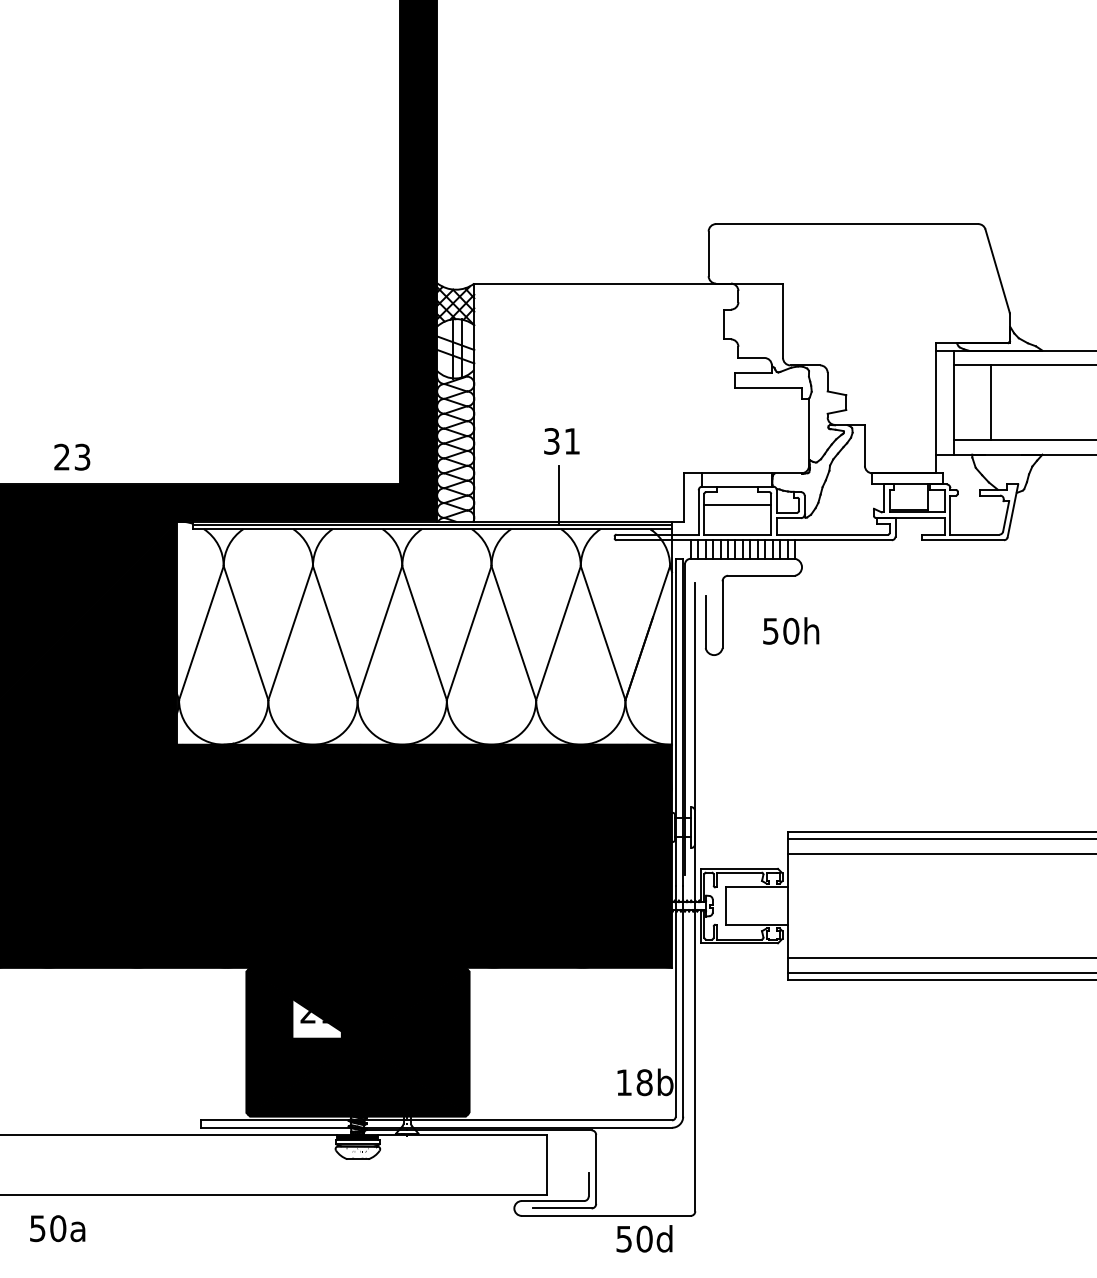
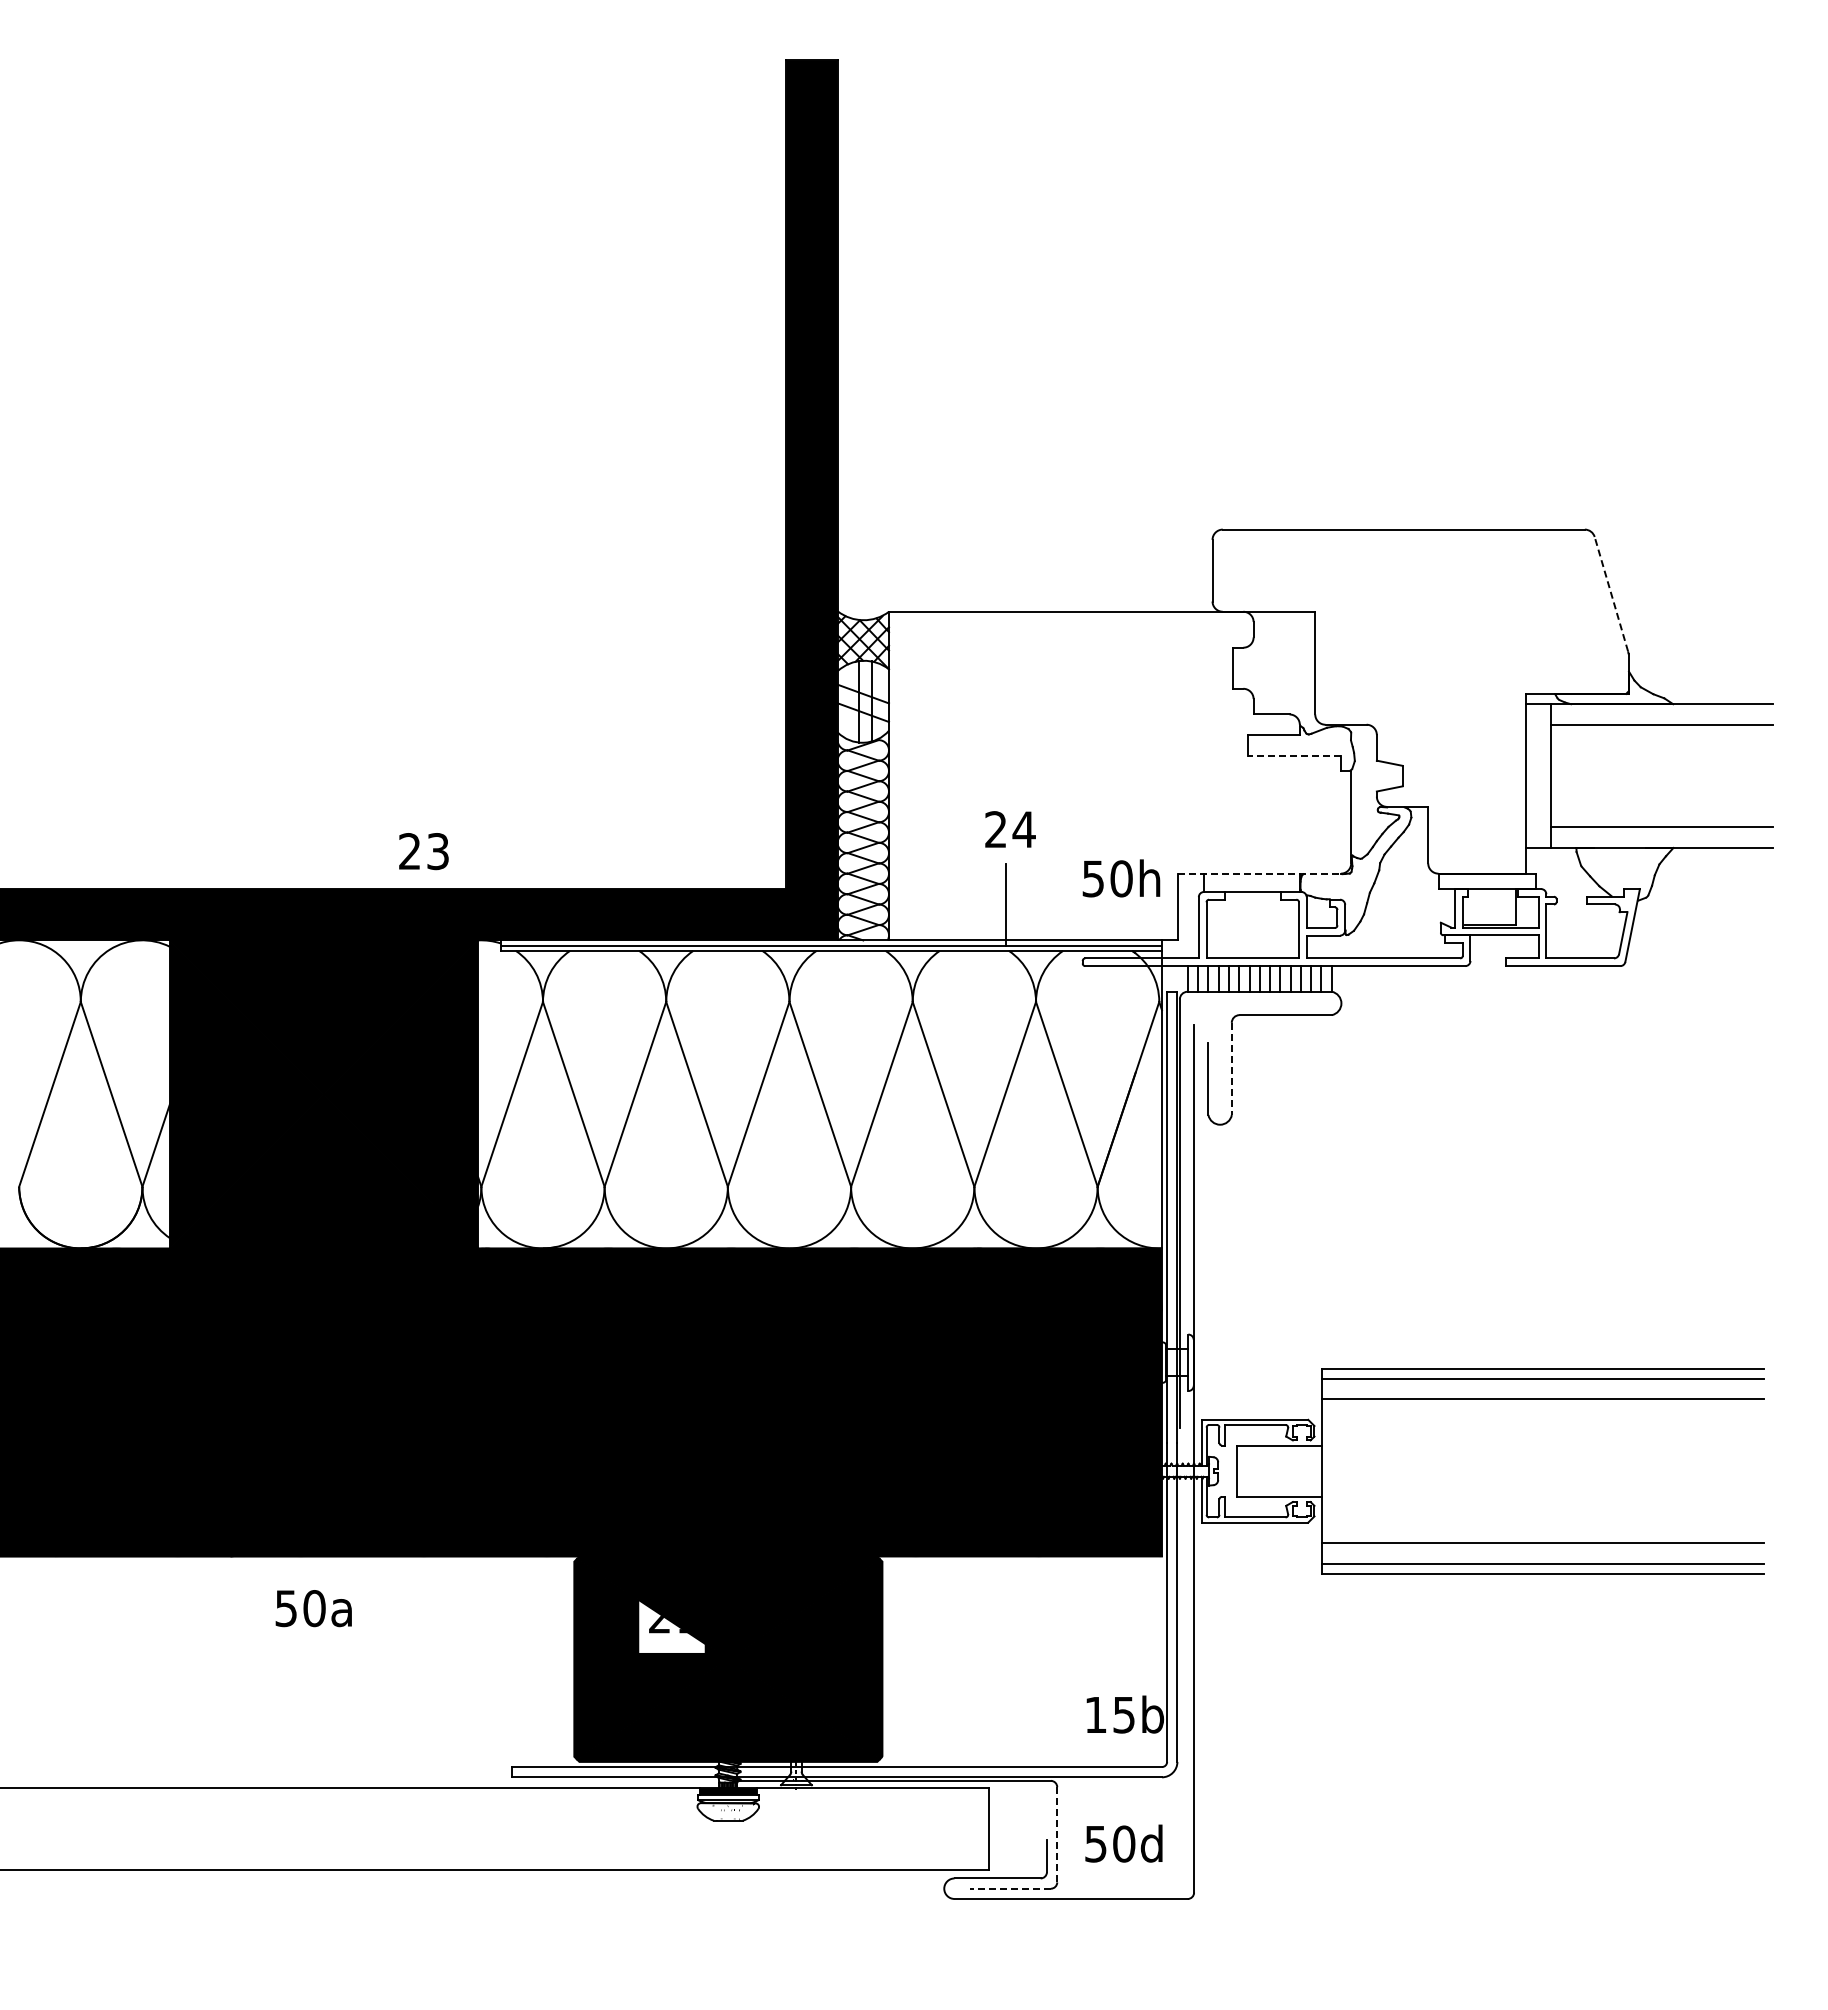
line: (997, 271) -> (1611, 594), solid -> dashed
line: (768, 387) -> (1294, 755), solid -> dashed
line: (991, 402) -> (1602, 775), removed
text: (562, 441) -> (1010, 829), 31 -> 24
text: (71, 457) -> (423, 851), moved
line: (742, 473) -> (1259, 873), solid -> dashed
line: (737, 505) -> (1252, 917), removed
line: (722, 615) -> (1231, 1069), solid -> dashed
text: (791, 631) -> (1121, 878), moved
text: (644, 1082) -> (1124, 1714), 18b -> 15b
line: (596, 1169) -> (1057, 1834), solid -> dashed
line: (561, 1208) -> (1009, 1888), solid -> dashed
text: (57, 1228) -> (313, 1608), moved
text: (644, 1238) -> (1123, 1843), moved

